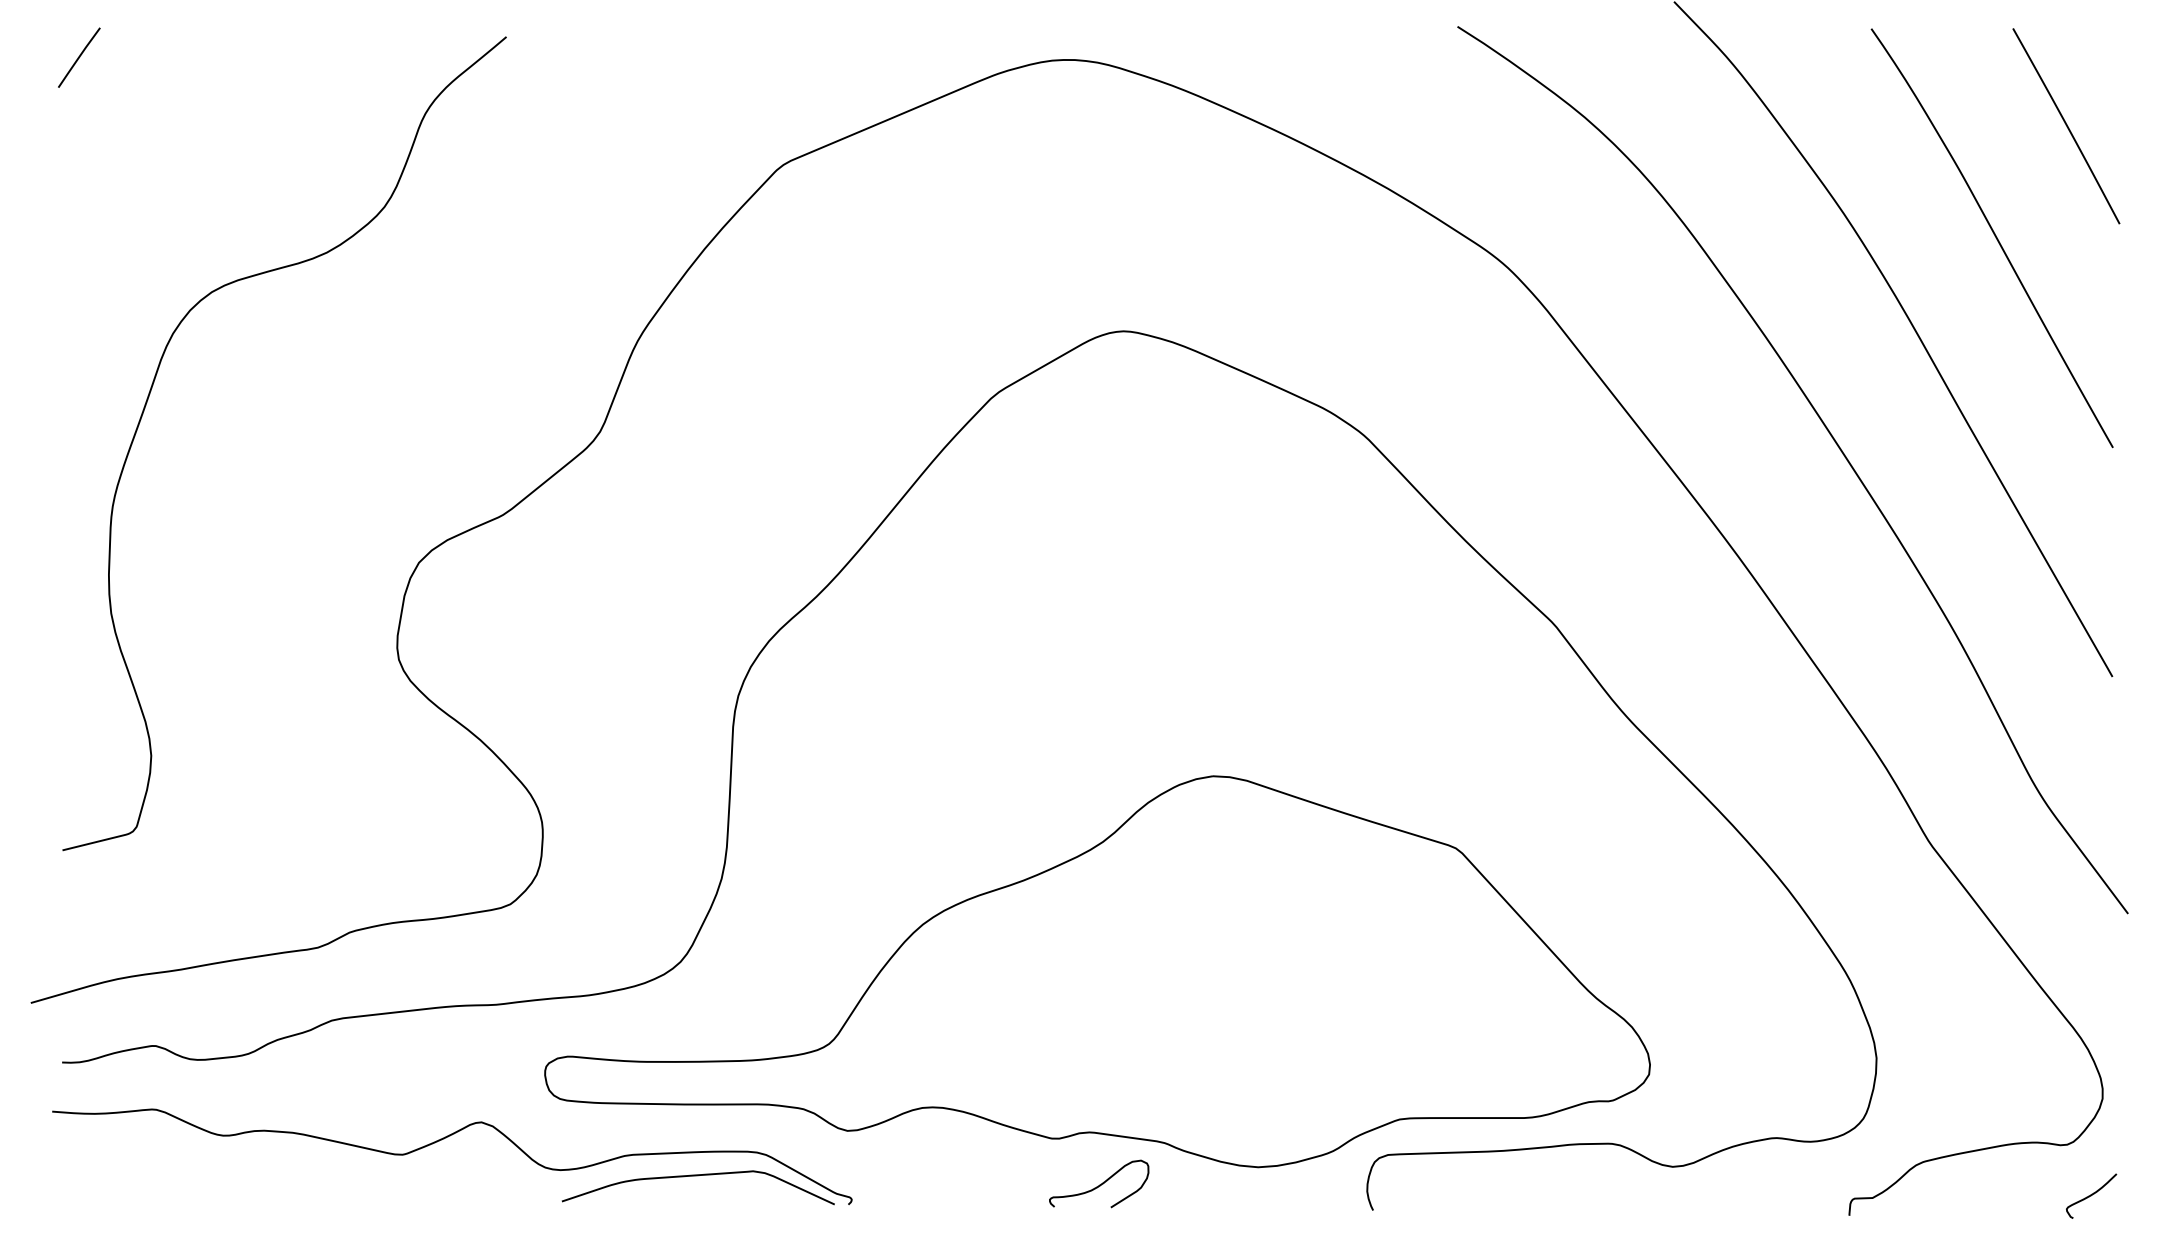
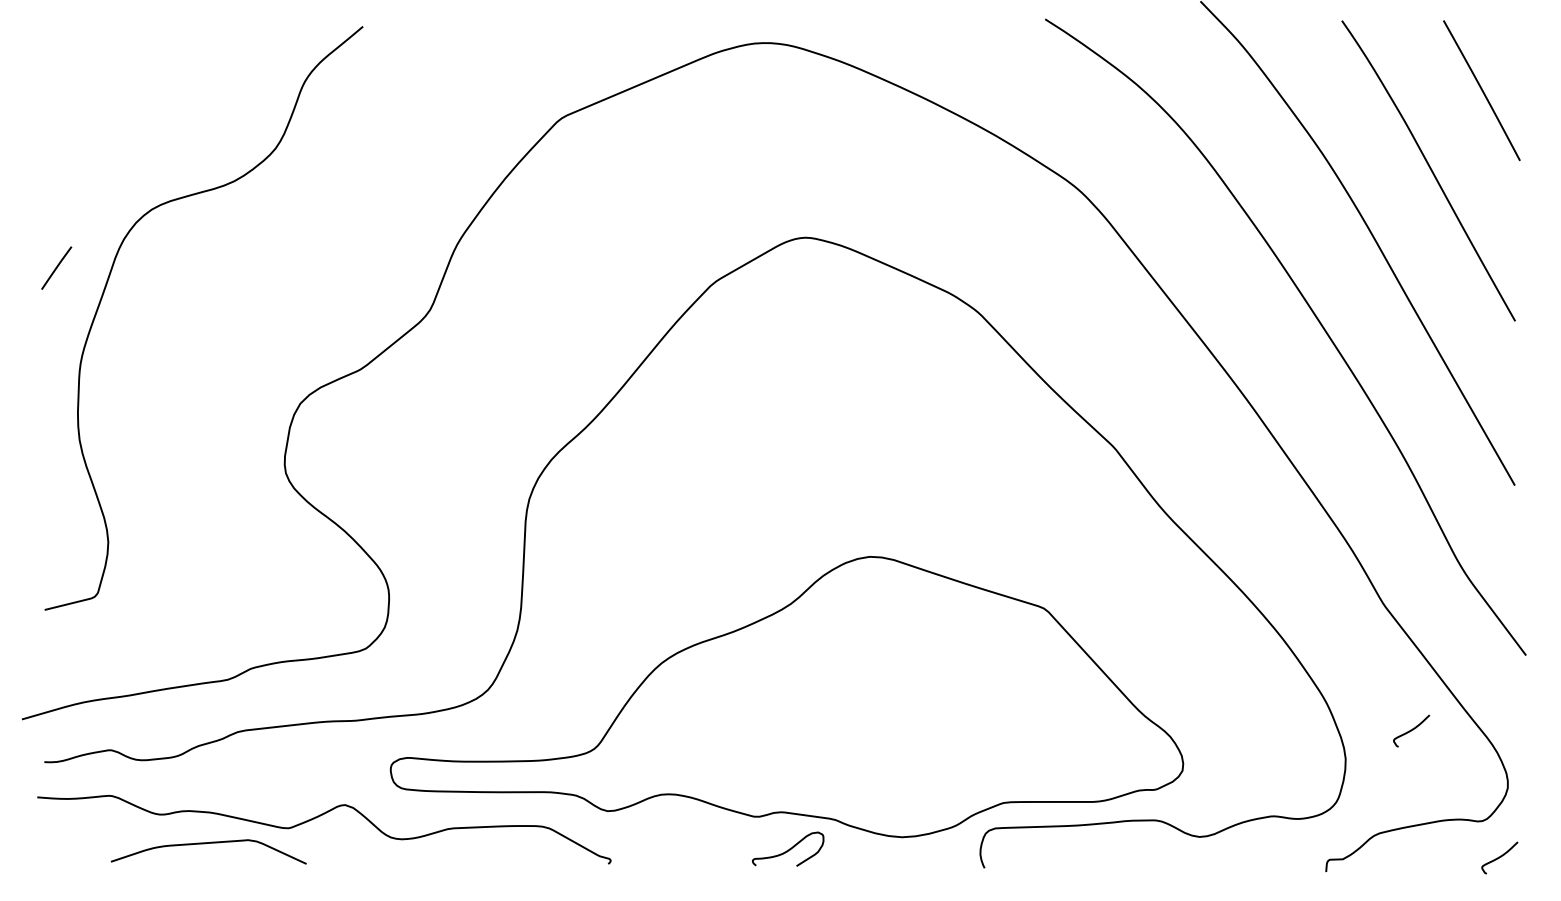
line: (79, 57) -> (56, 267), moved
curve: (1968, 1018) -> (1411, 730), added
curve: (697, 1176) -> (208, 843), moved

